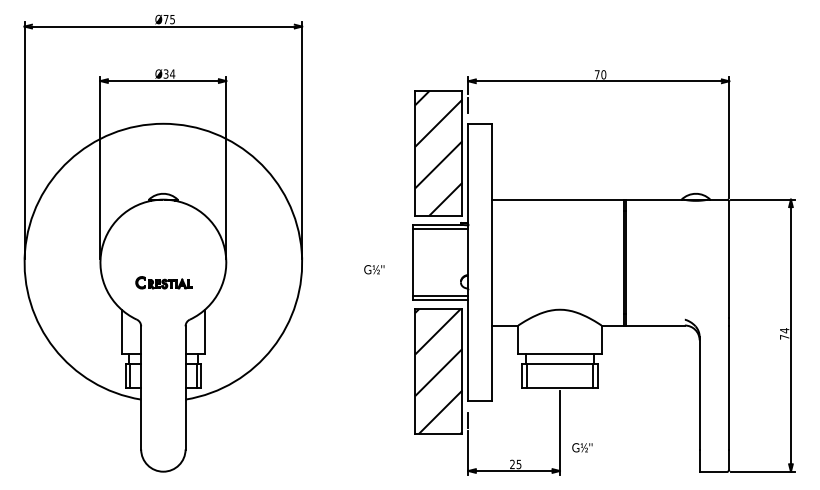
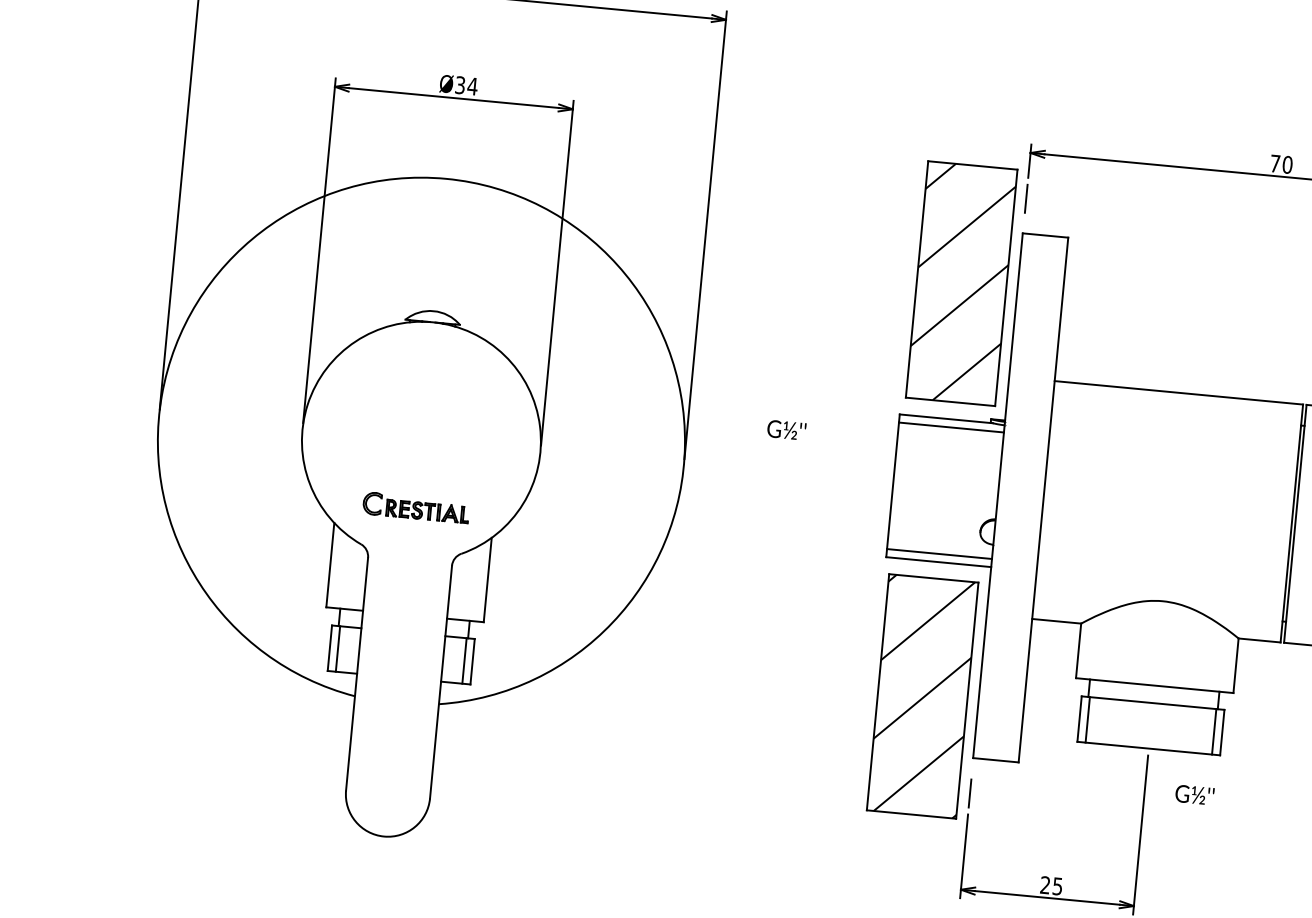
text: (374, 269) -> (787, 429), moved
part: (163, 282) -> (415, 507), moved
text: (582, 447) -> (1195, 794), moved

